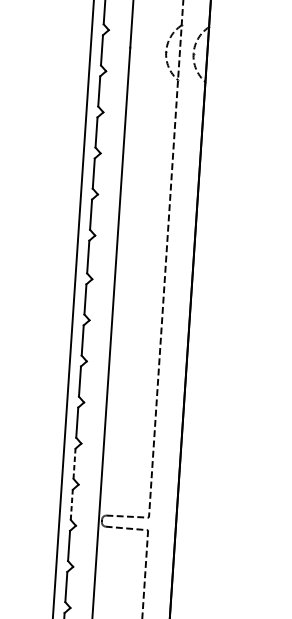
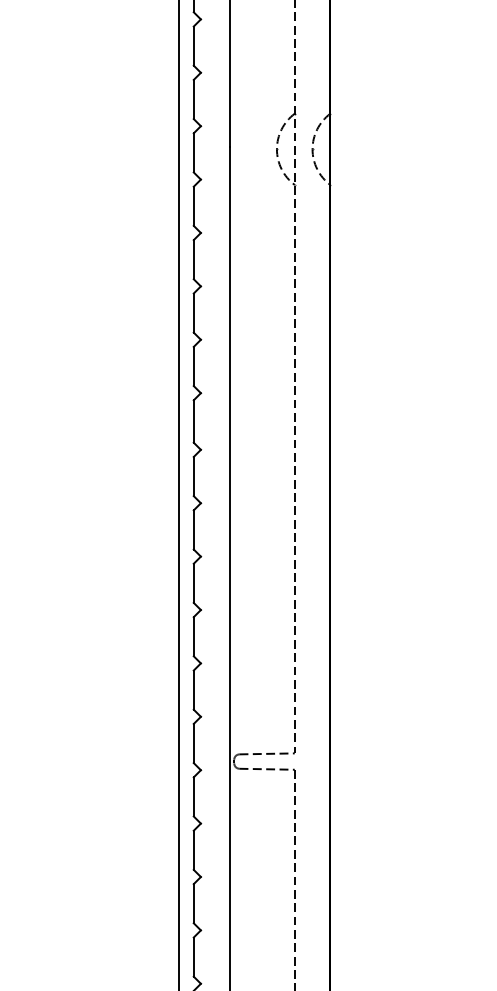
line: (74, 464) -> (193, 690), dashed -> solid
line: (71, 504) -> (193, 743), dashed -> solid

